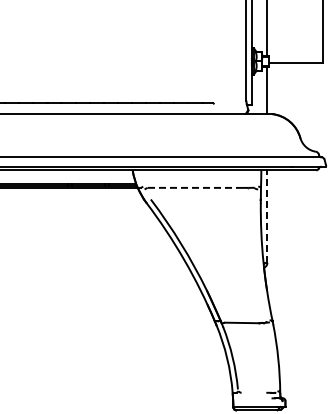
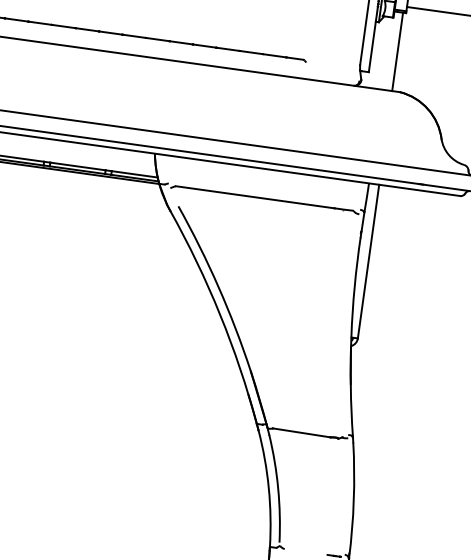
line: (195, 187) -> (255, 196), dashed -> solid
line: (267, 216) -> (368, 261), dashed -> solid

